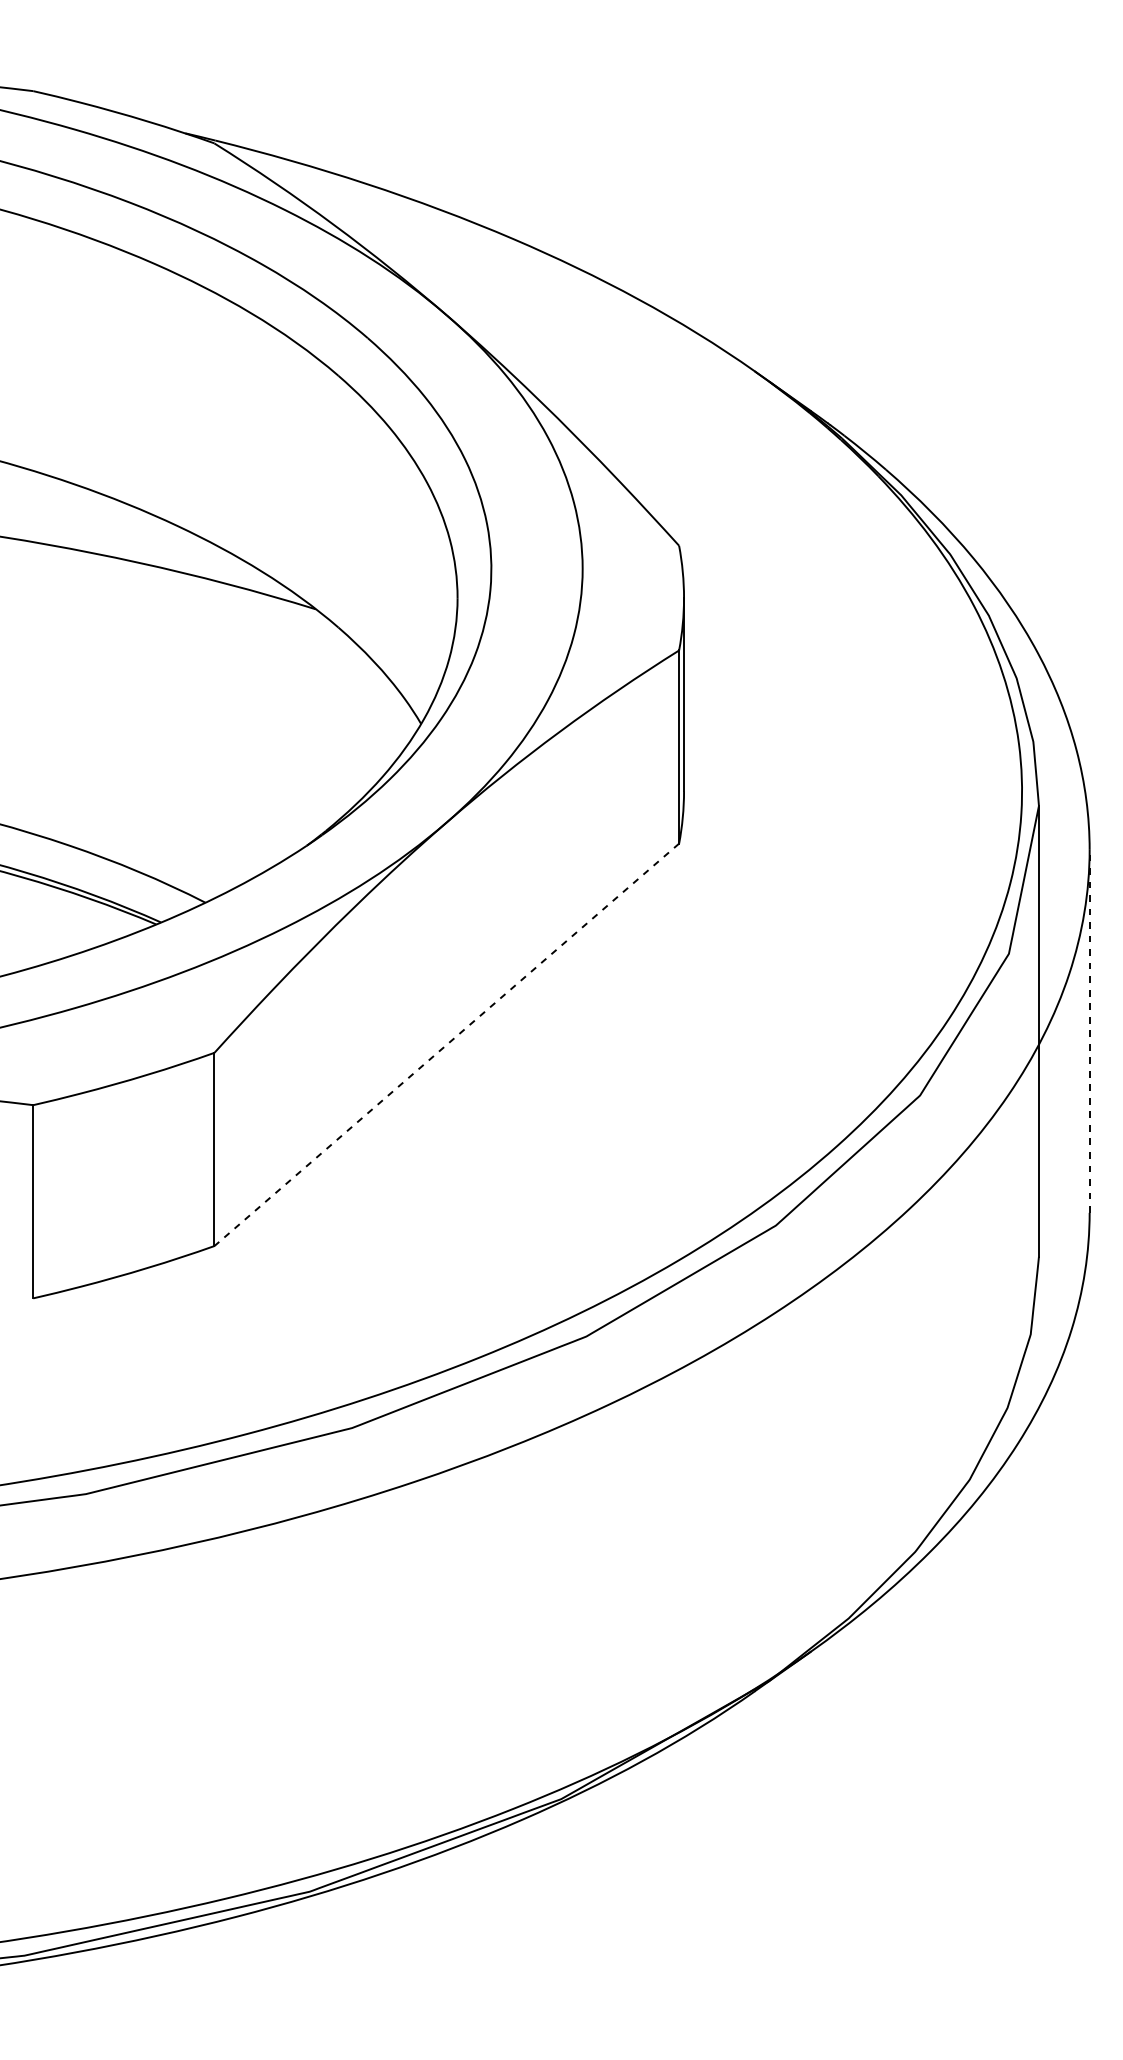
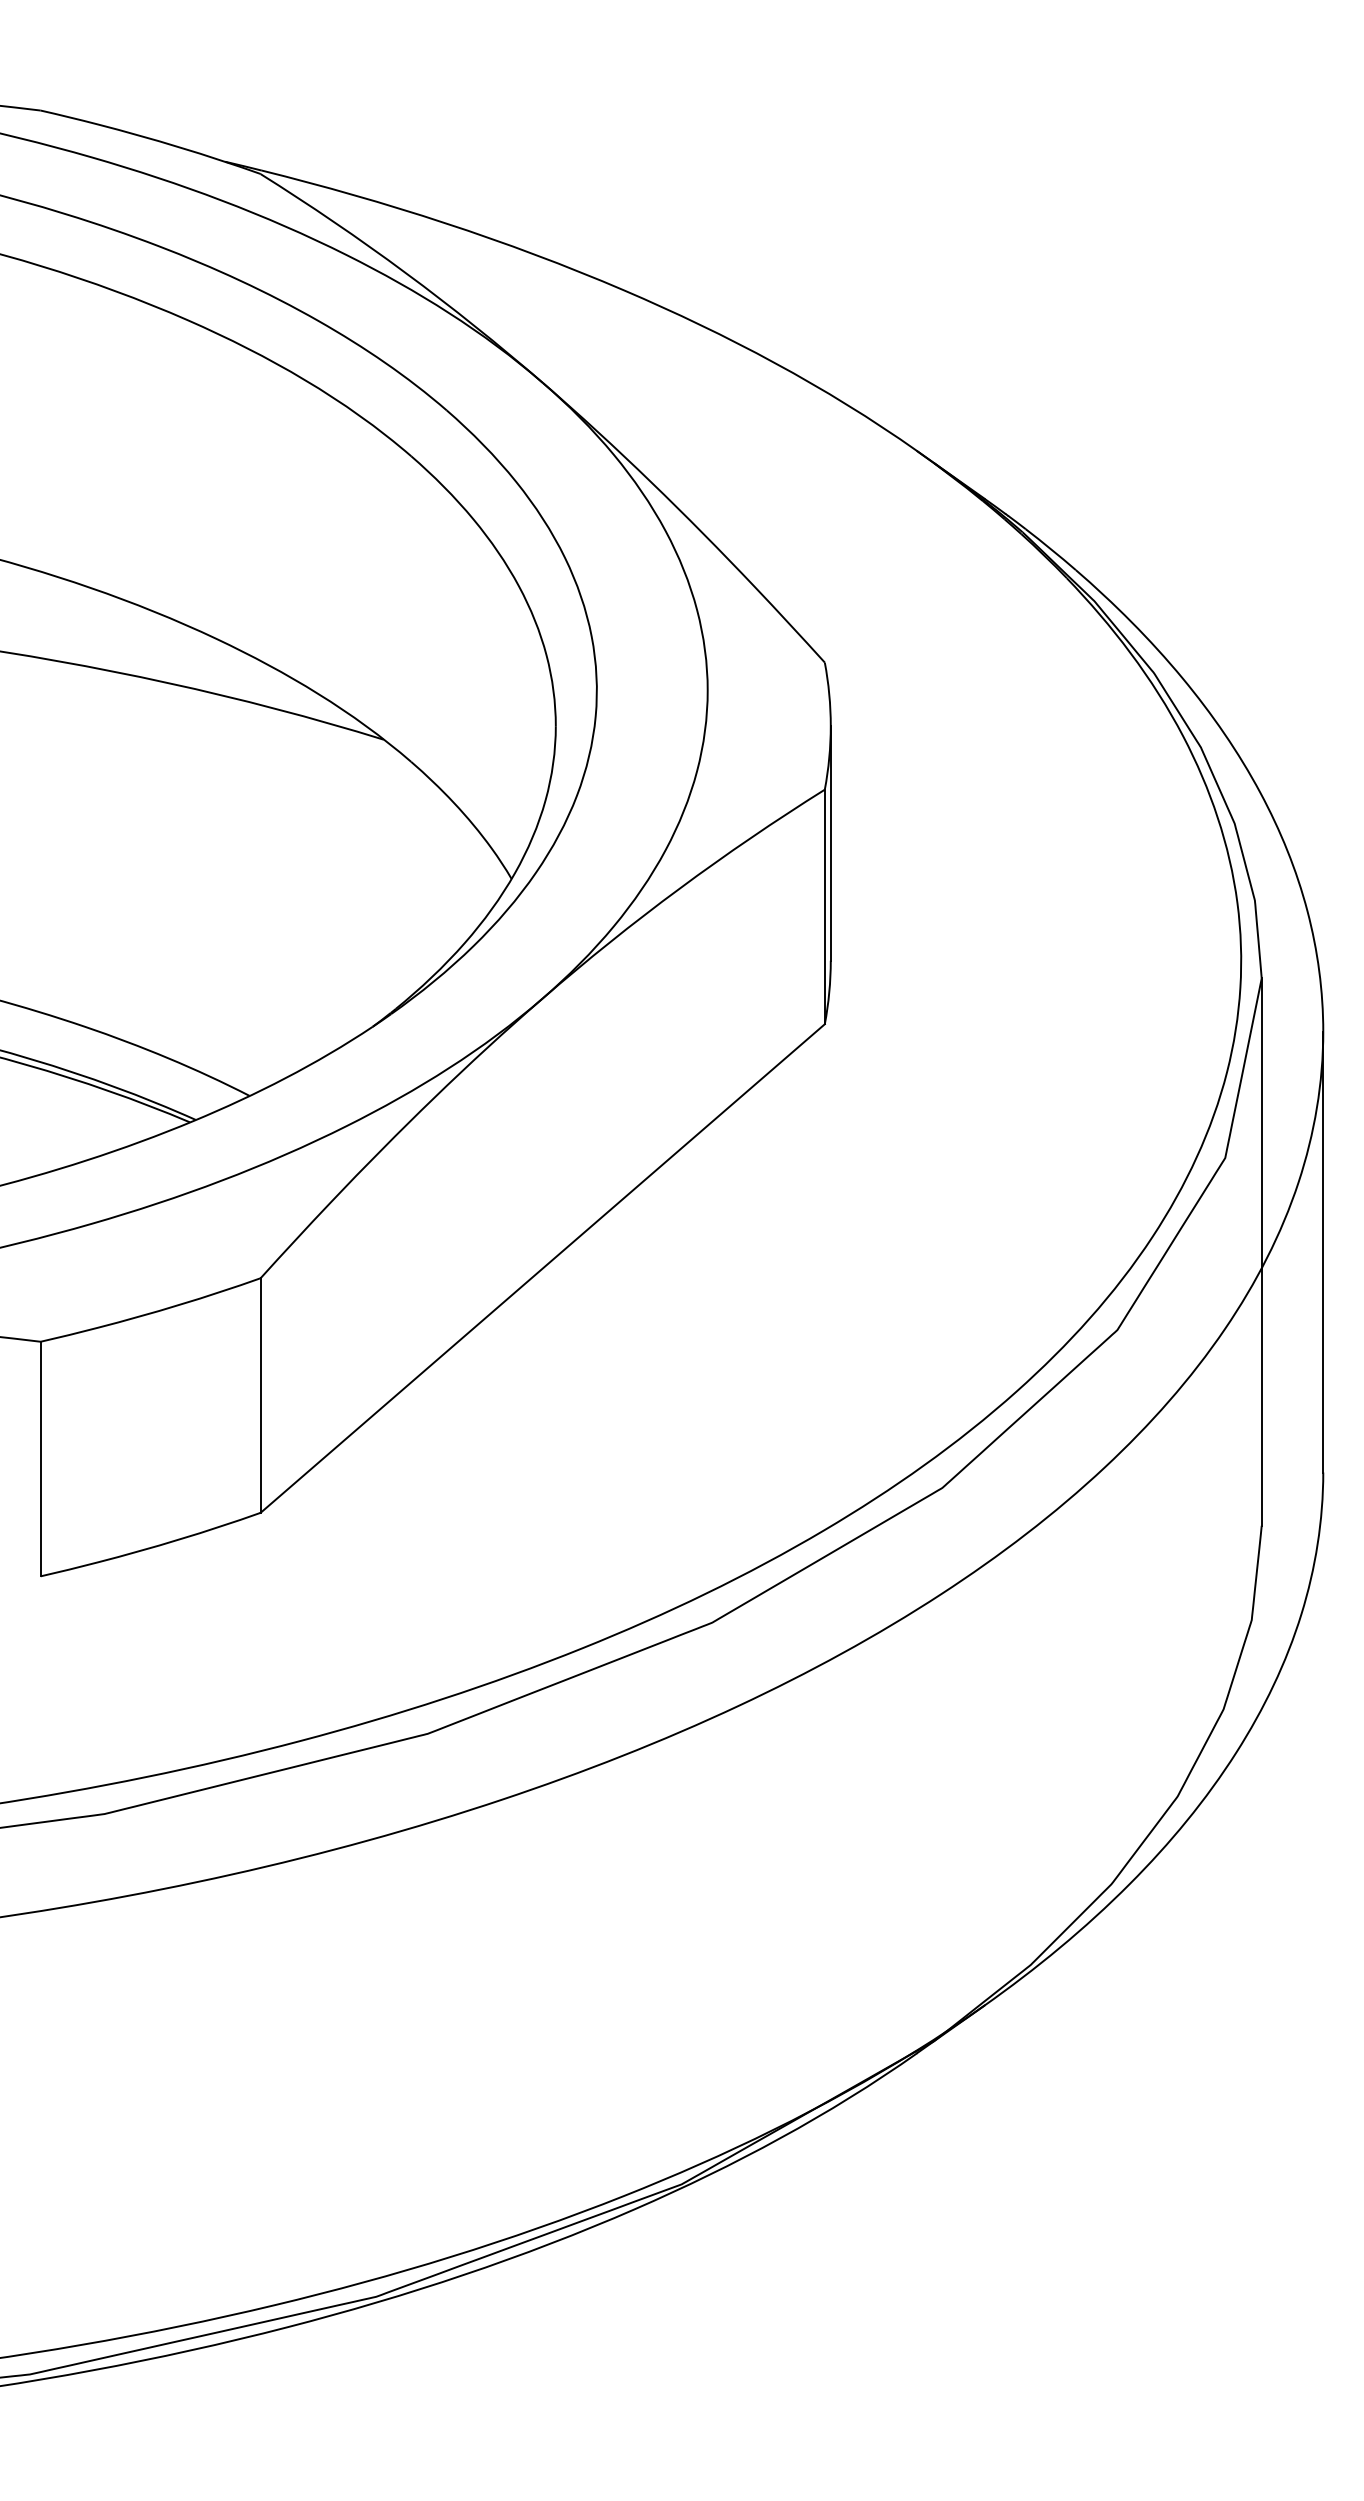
line: (1089, 1030) -> (1323, 1251), dashed -> solid
line: (446, 1044) -> (542, 1268), dashed -> solid

